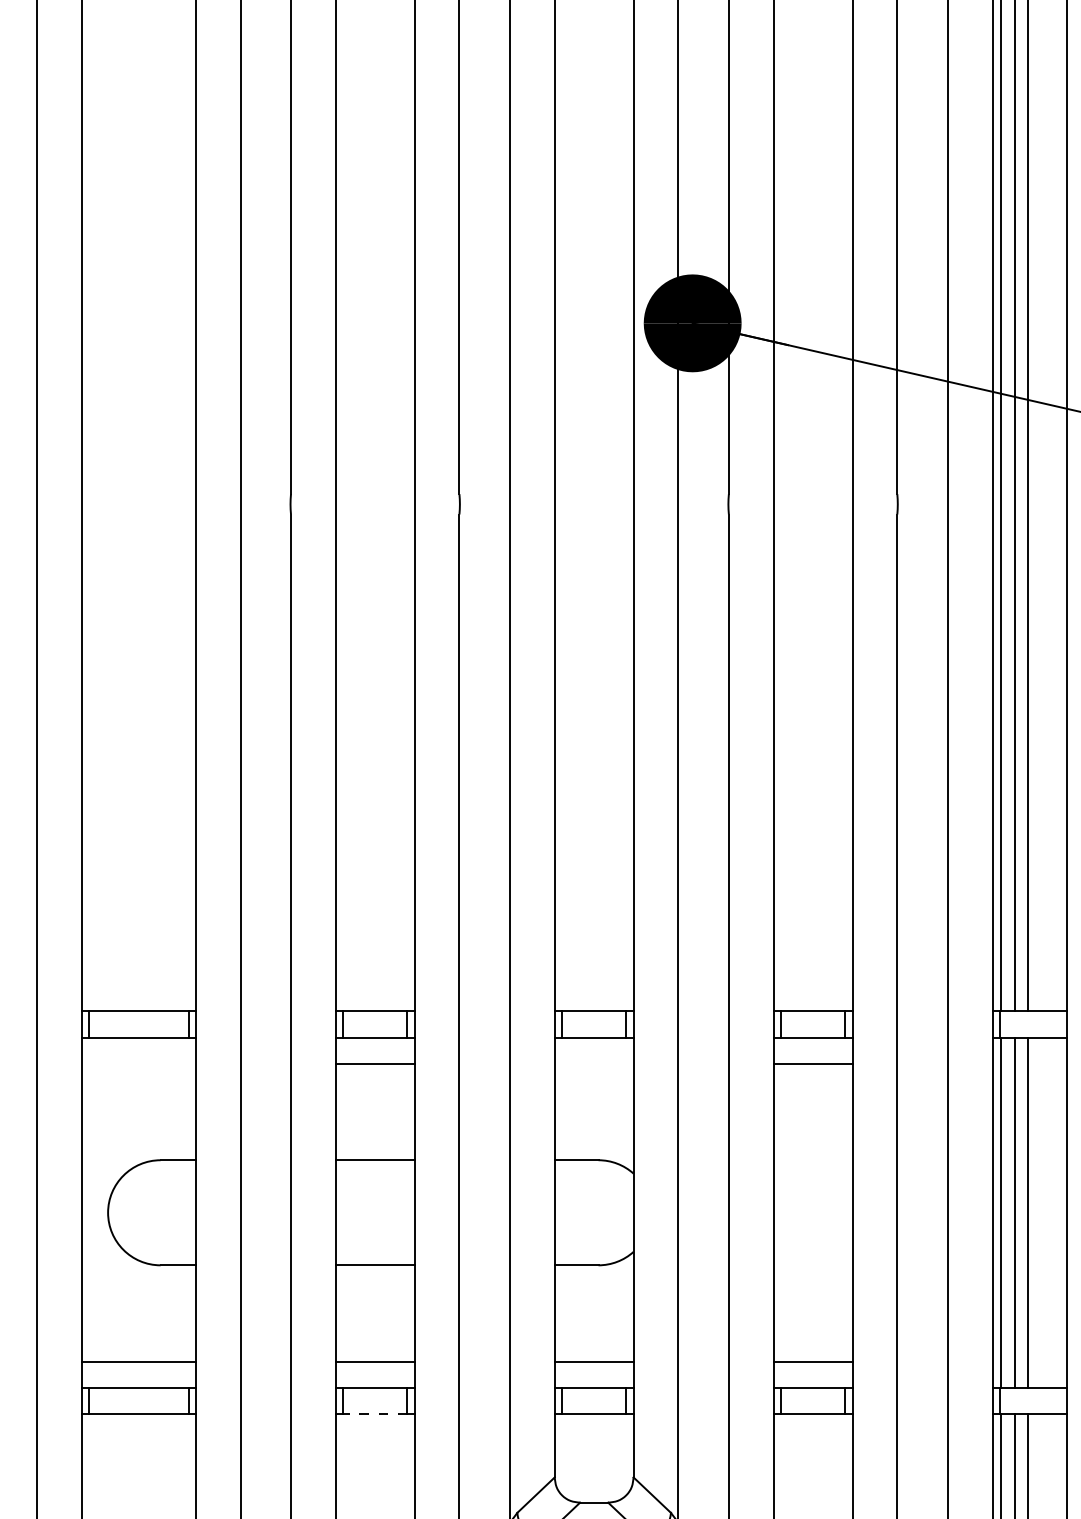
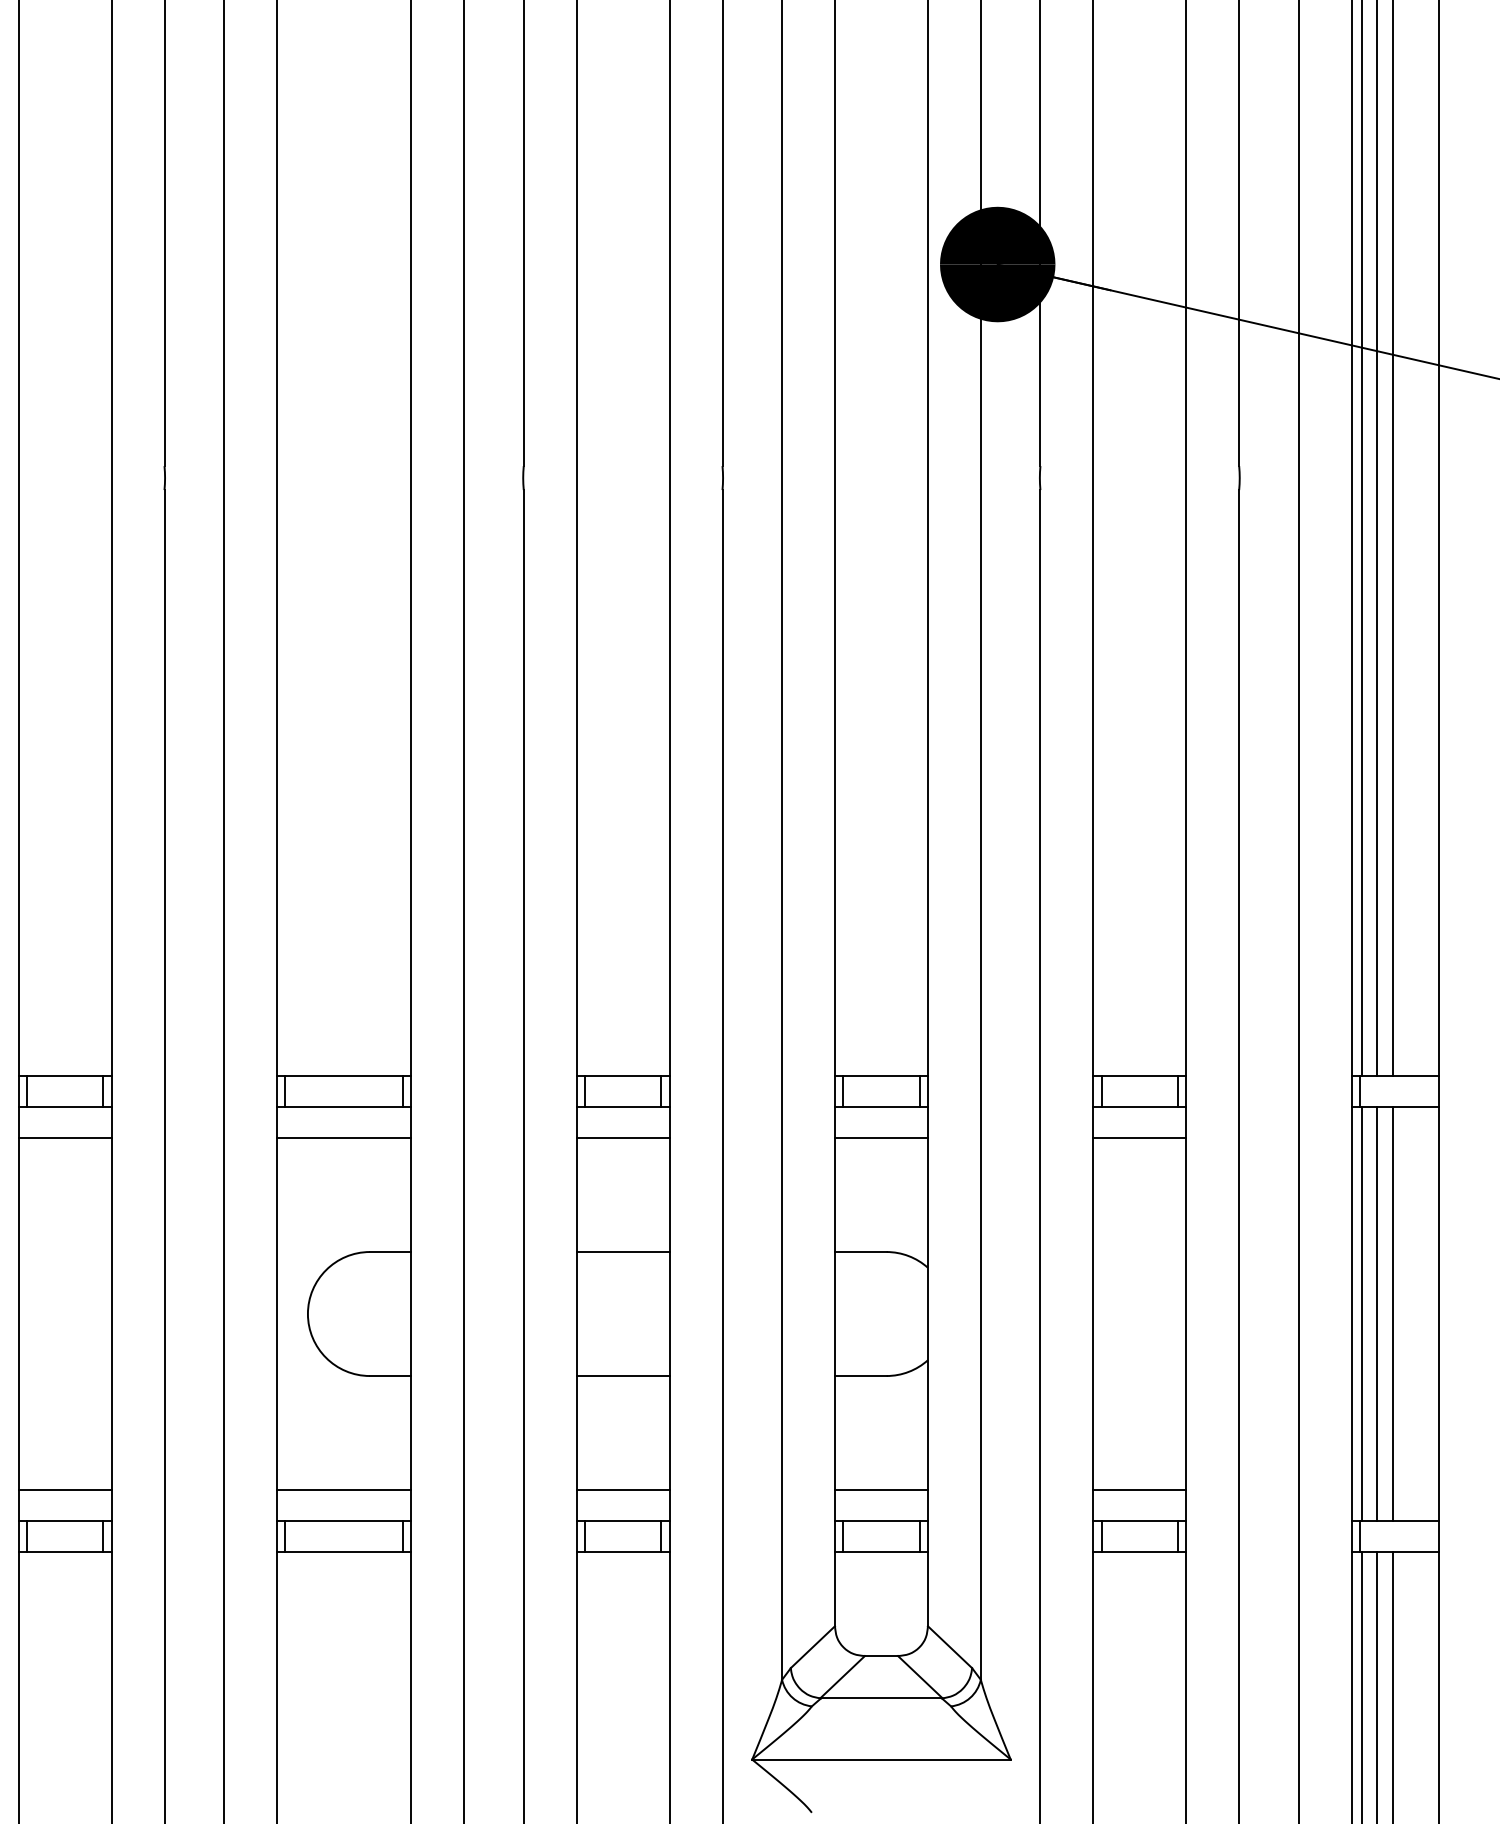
line: (138, 1064) -> (343, 1138), added
line: (593, 1064) -> (880, 1138), added
line: (374, 1414) -> (622, 1551), dashed -> solid

